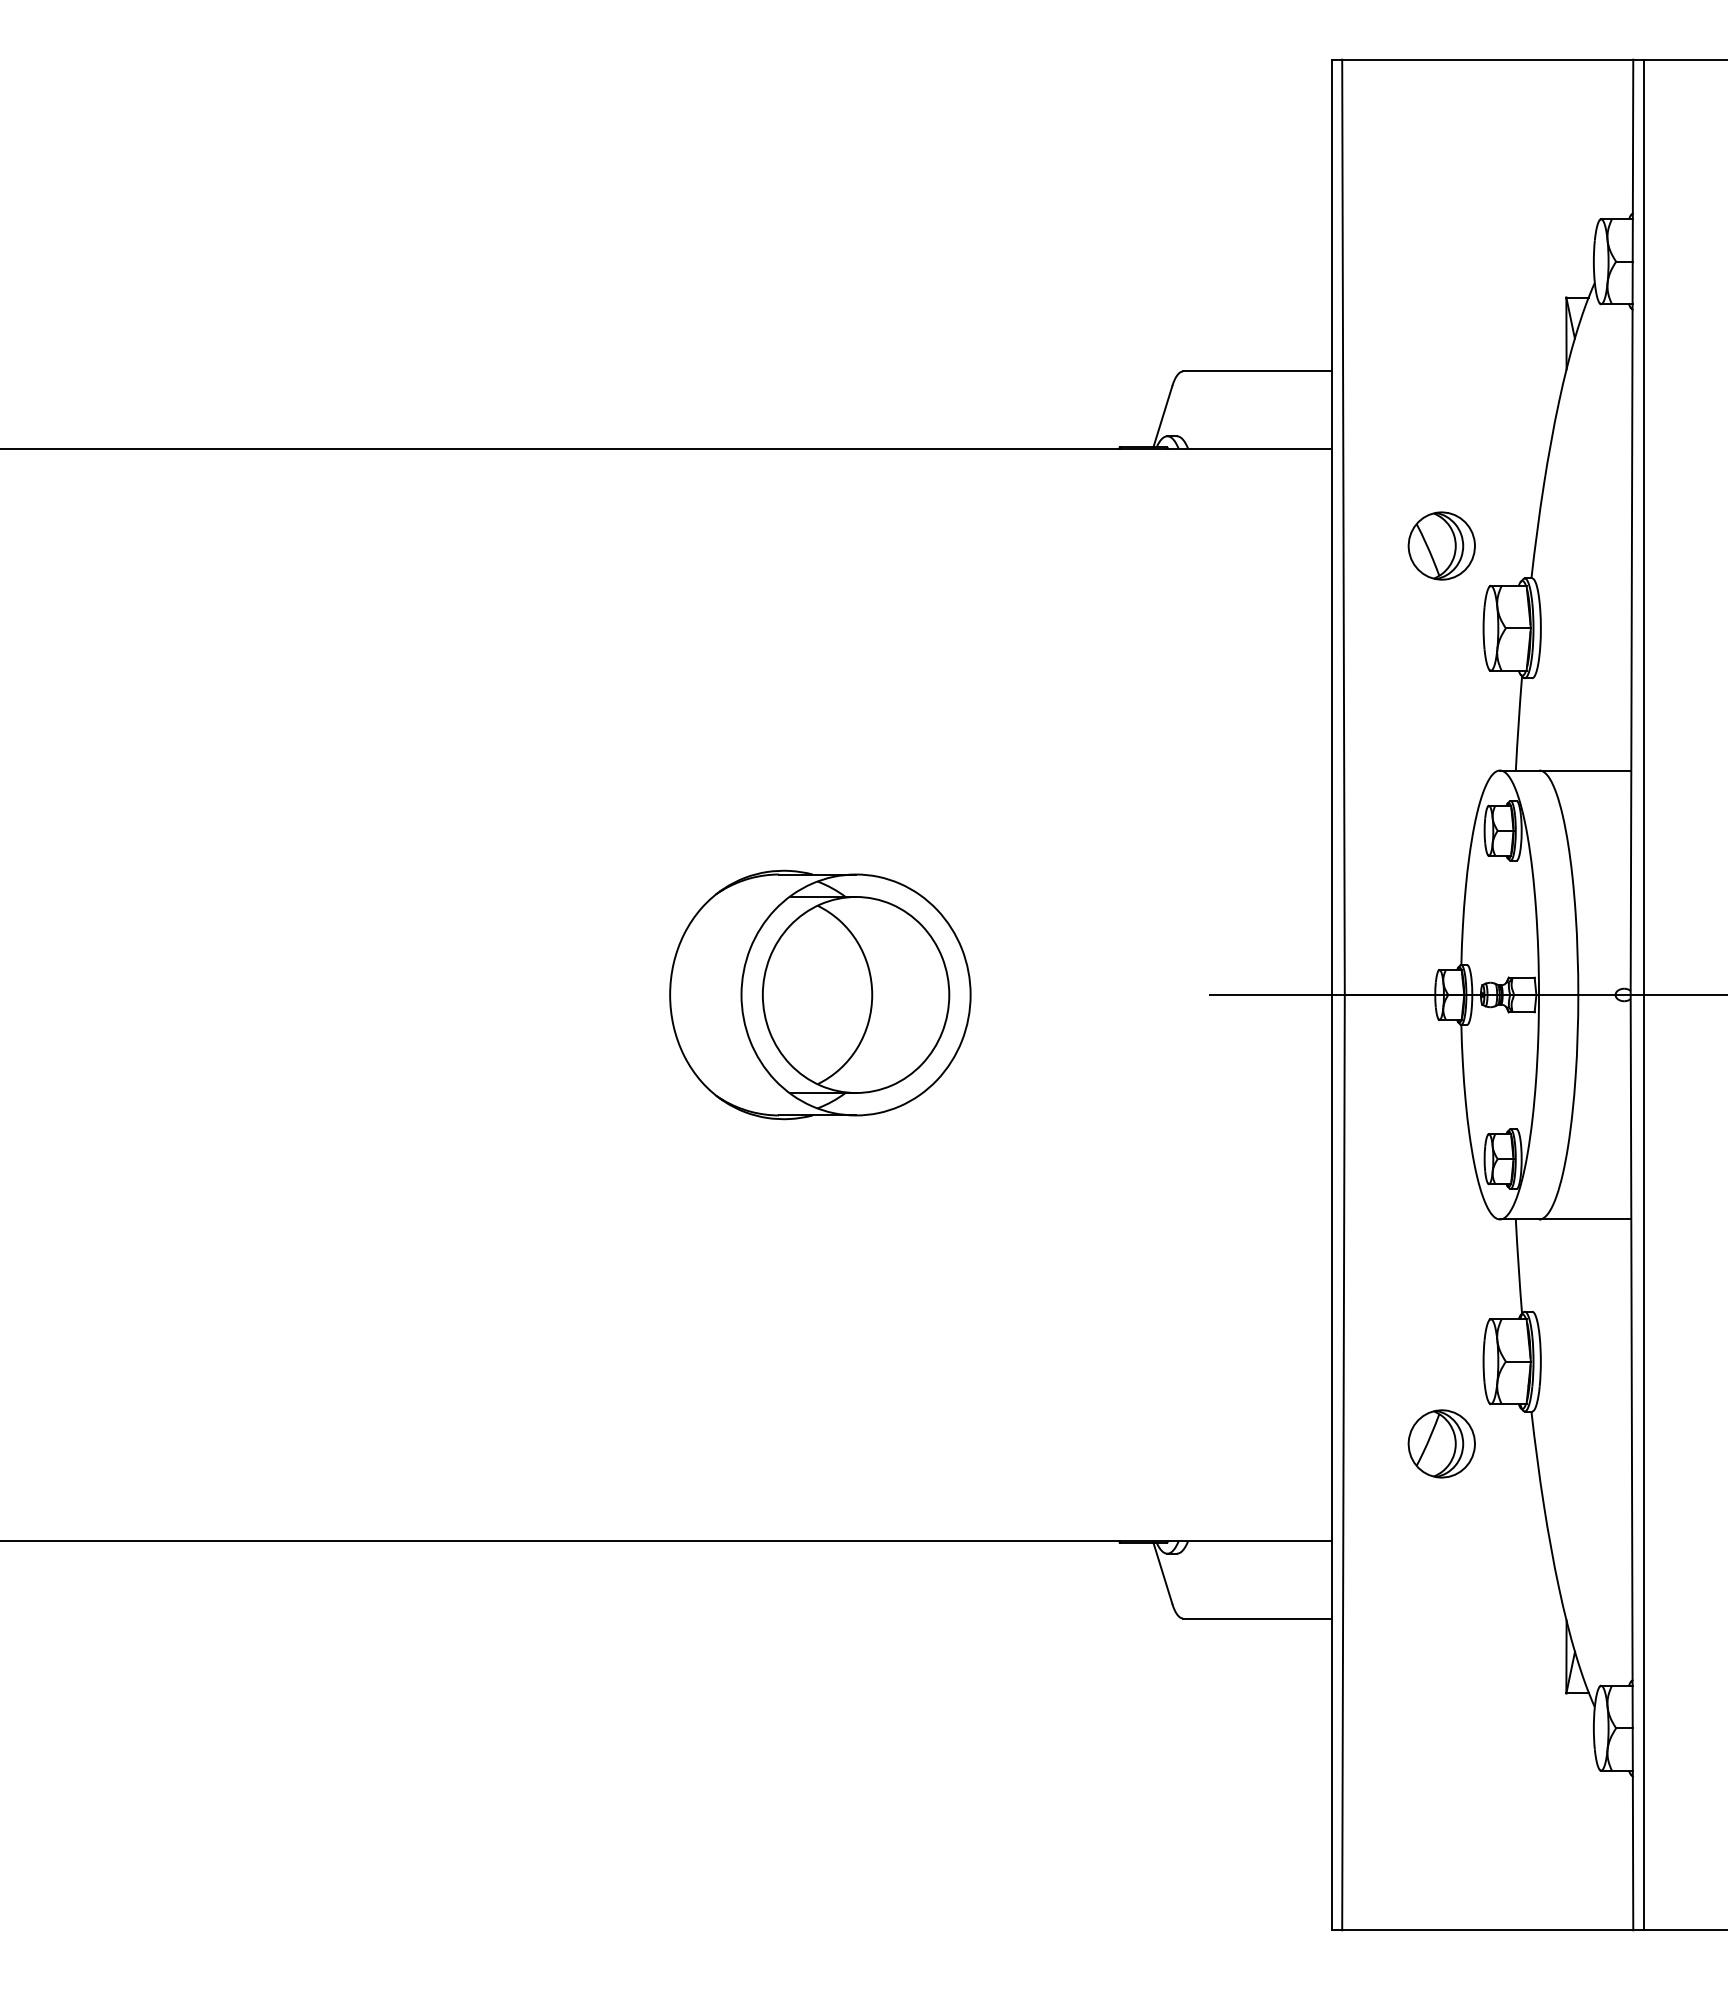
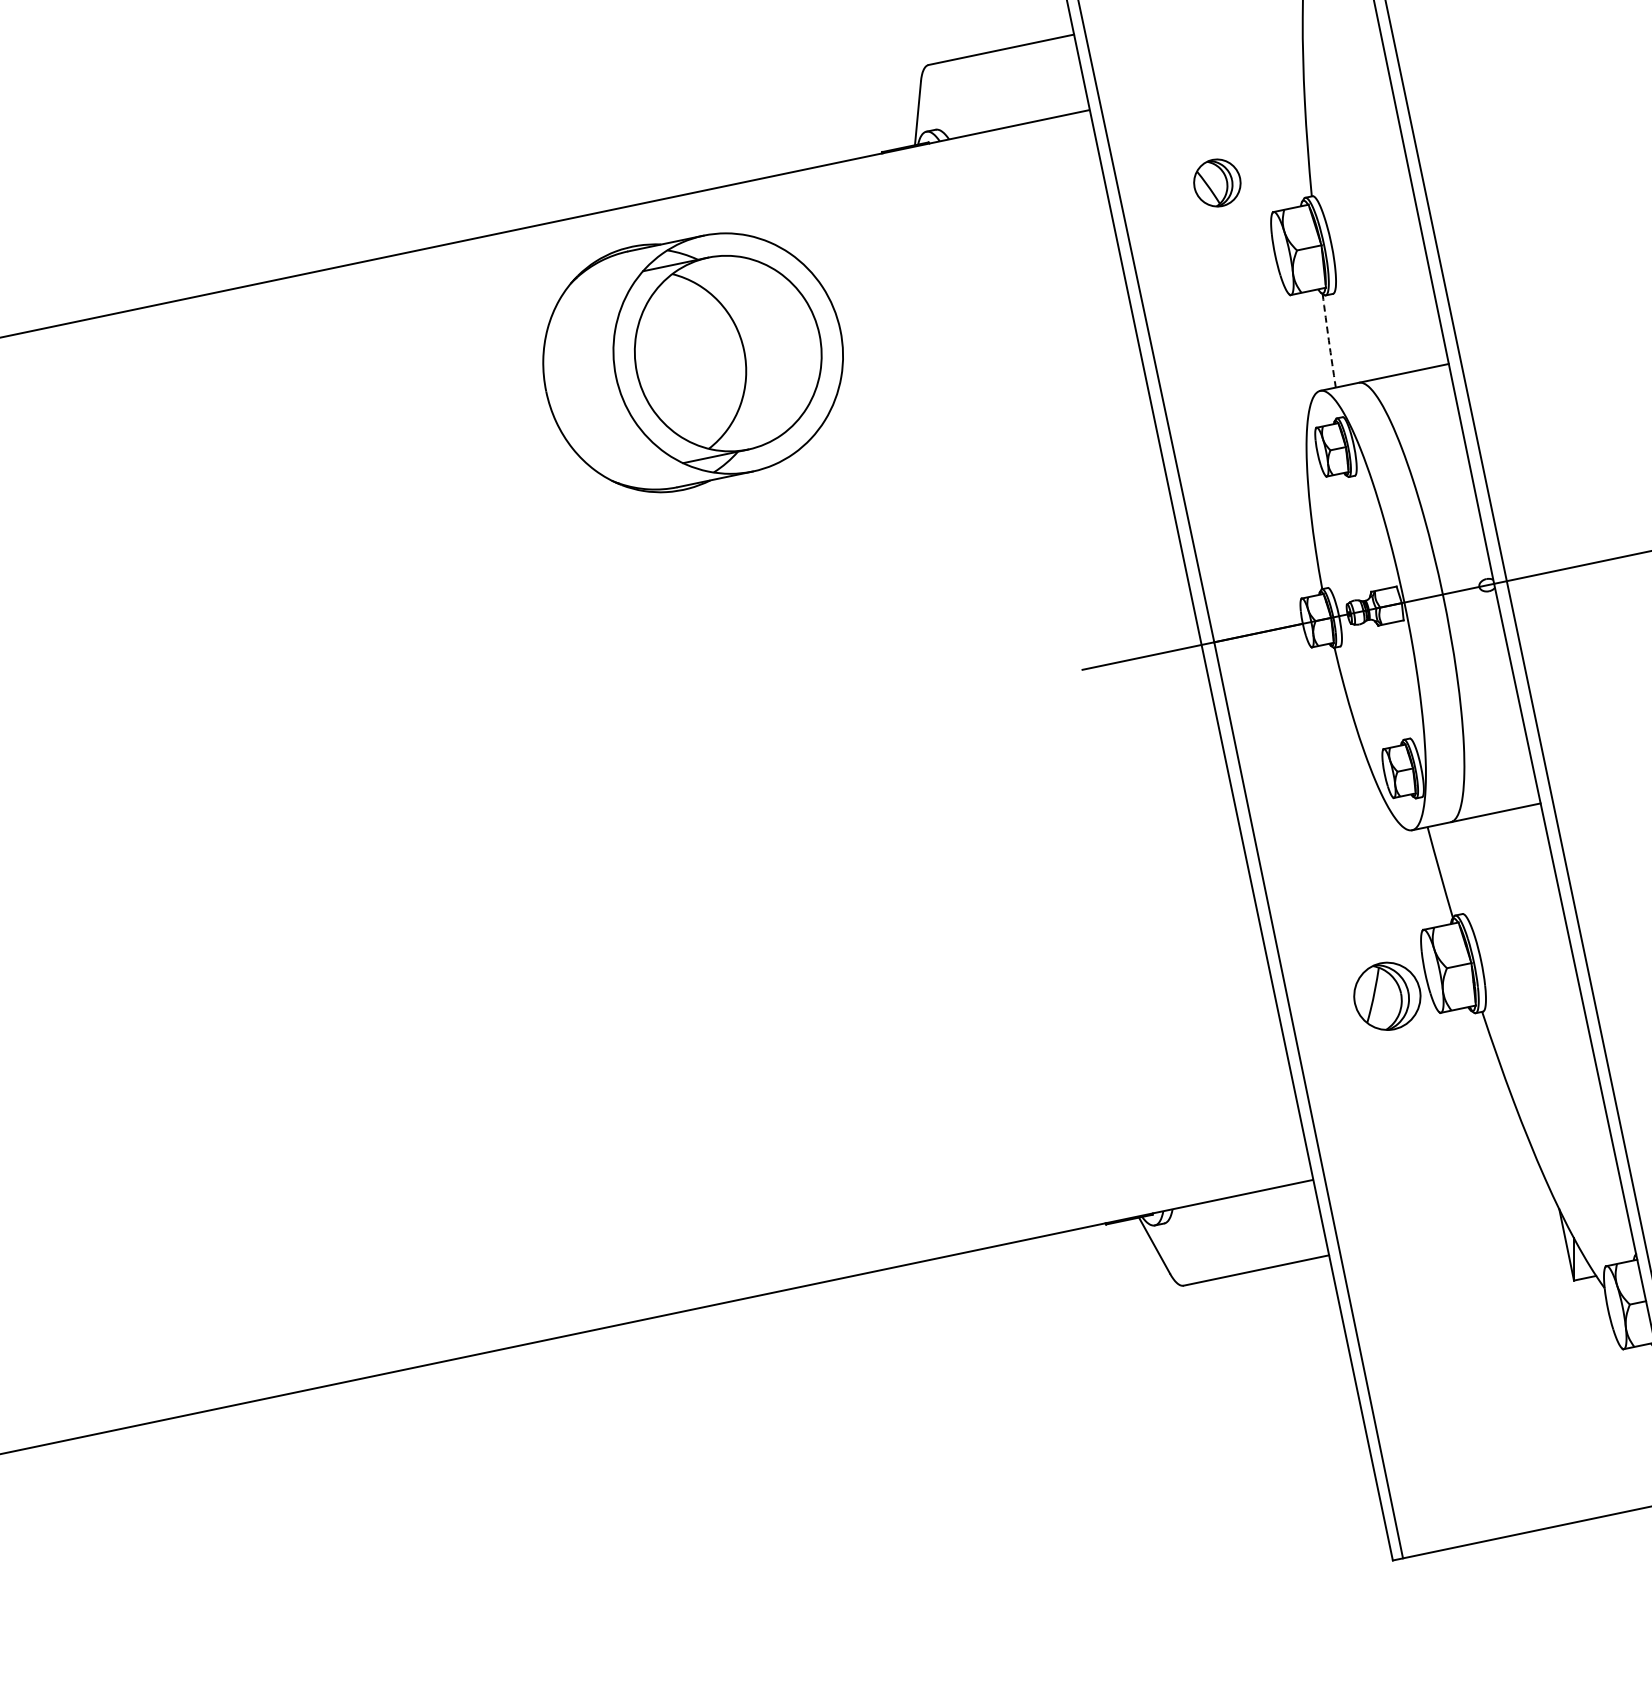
part: (1441, 545) -> (1217, 182), size x0.7
arc: (1518, 723) -> (1328, 341), solid -> dashed
part: (820, 994) -> (693, 360), moved
part: (1441, 1443) -> (1386, 995), moved

